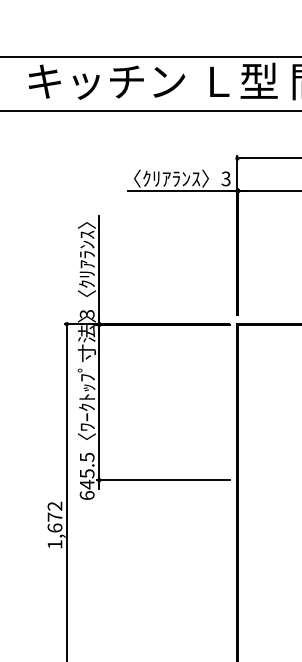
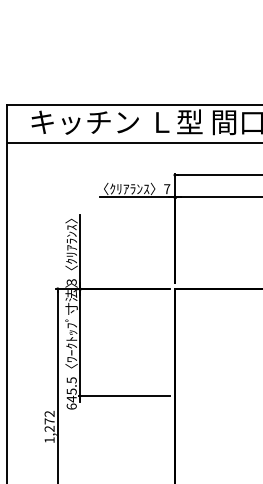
text: (226, 179) -> (167, 189), 3 -> 7
text: (54, 527) -> (49, 428), 1,672 -> 1,272

